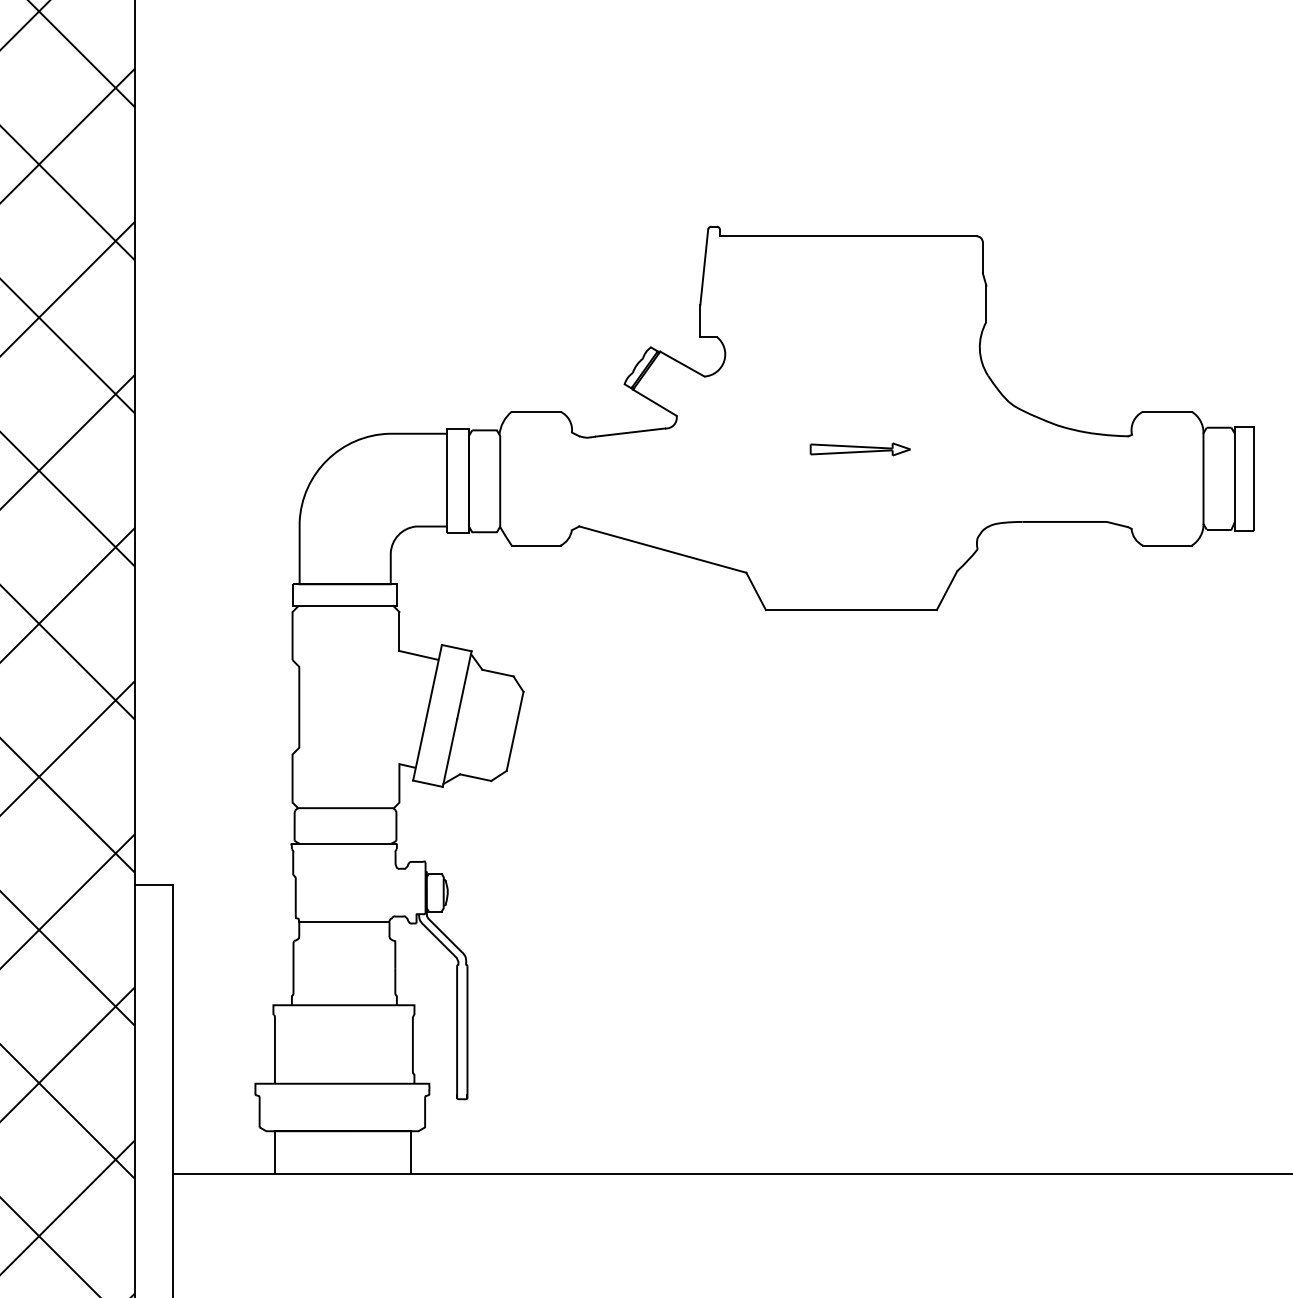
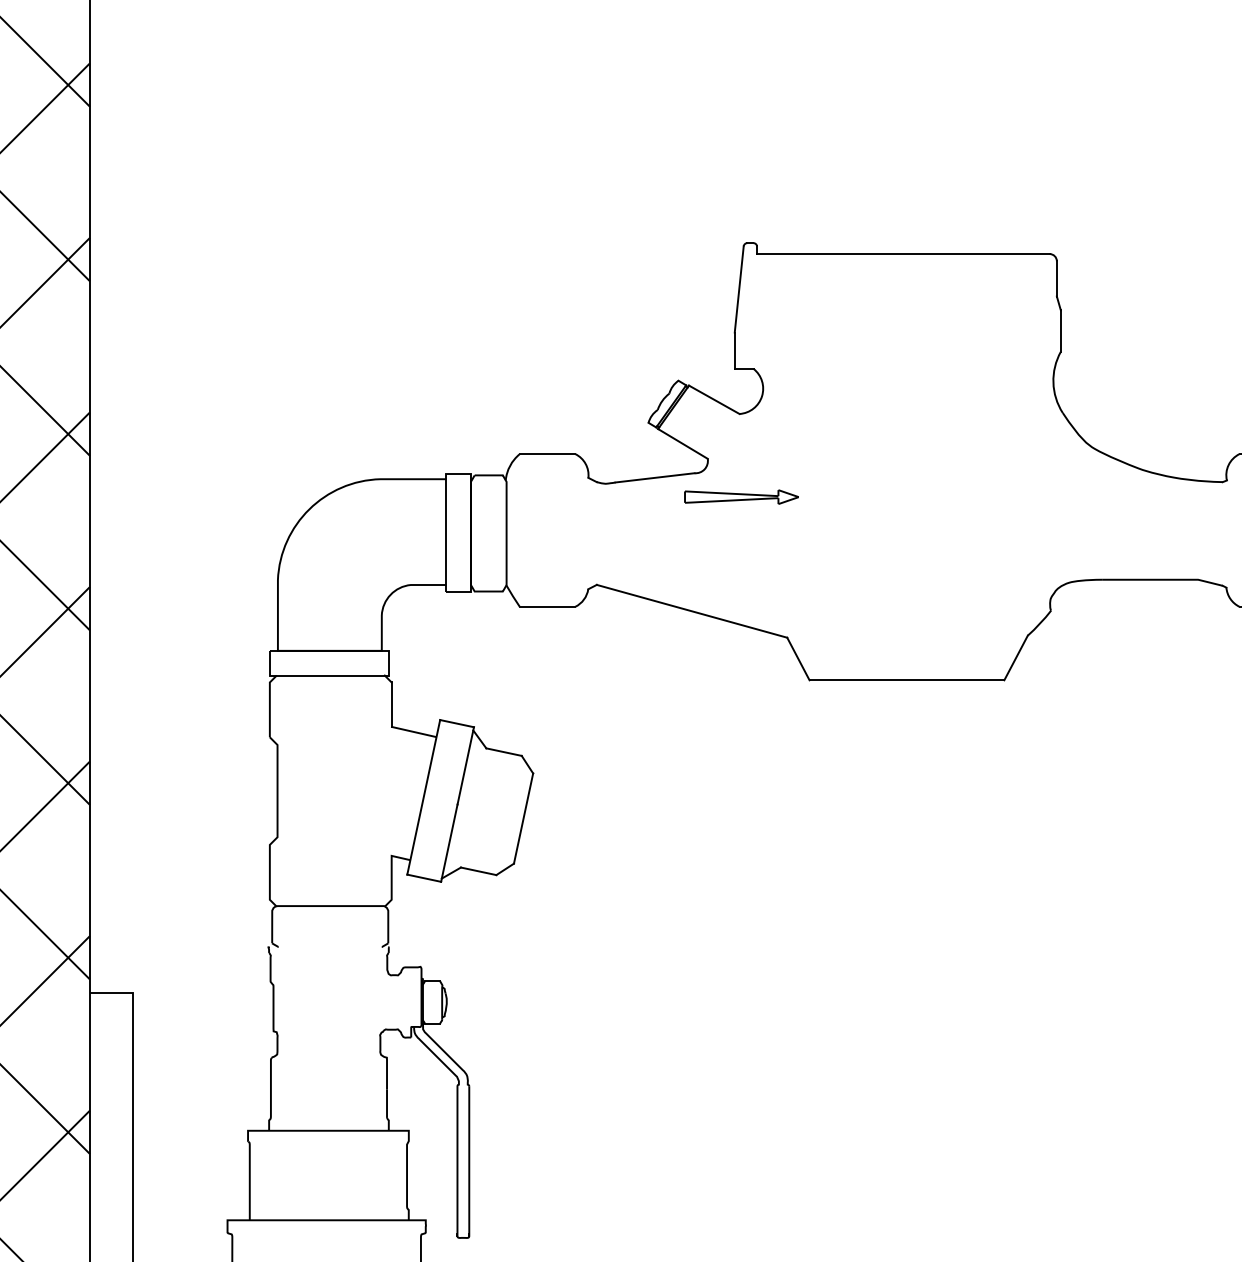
part: (859, 449) -> (740, 497), moved
line: (344, 844) -> (329, 947), removed
line: (344, 921) -> (329, 1035), removed

